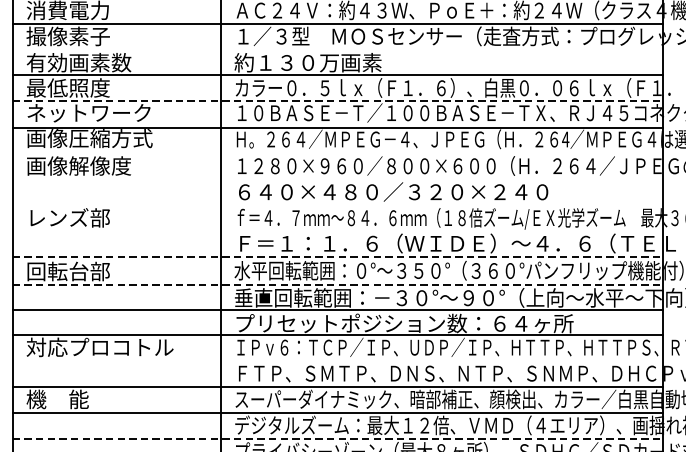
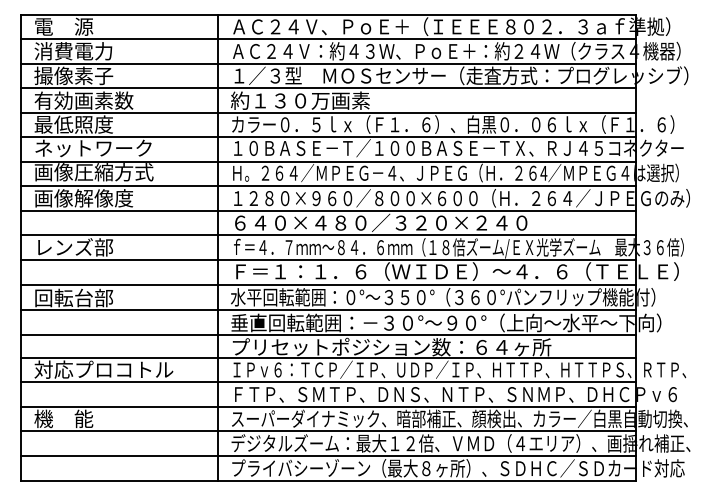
line: (337, 49) -> (328, 88), added
line: (338, 101) -> (329, 137), dashed -> solid
line: (337, 152) -> (328, 185), added
line: (337, 178) -> (328, 210), added
line: (337, 205) -> (328, 235), added
line: (337, 230) -> (328, 259), added
line: (338, 257) -> (329, 284), dashed -> solid
line: (338, 284) -> (329, 310), dashed -> solid
line: (337, 360) -> (328, 382), added
line: (338, 439) -> (329, 456), dashed -> solid

